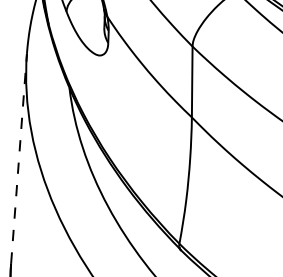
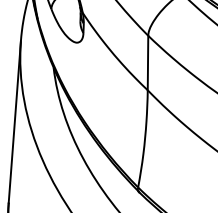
line: (19, 158) -> (15, 121), dashed -> solid

